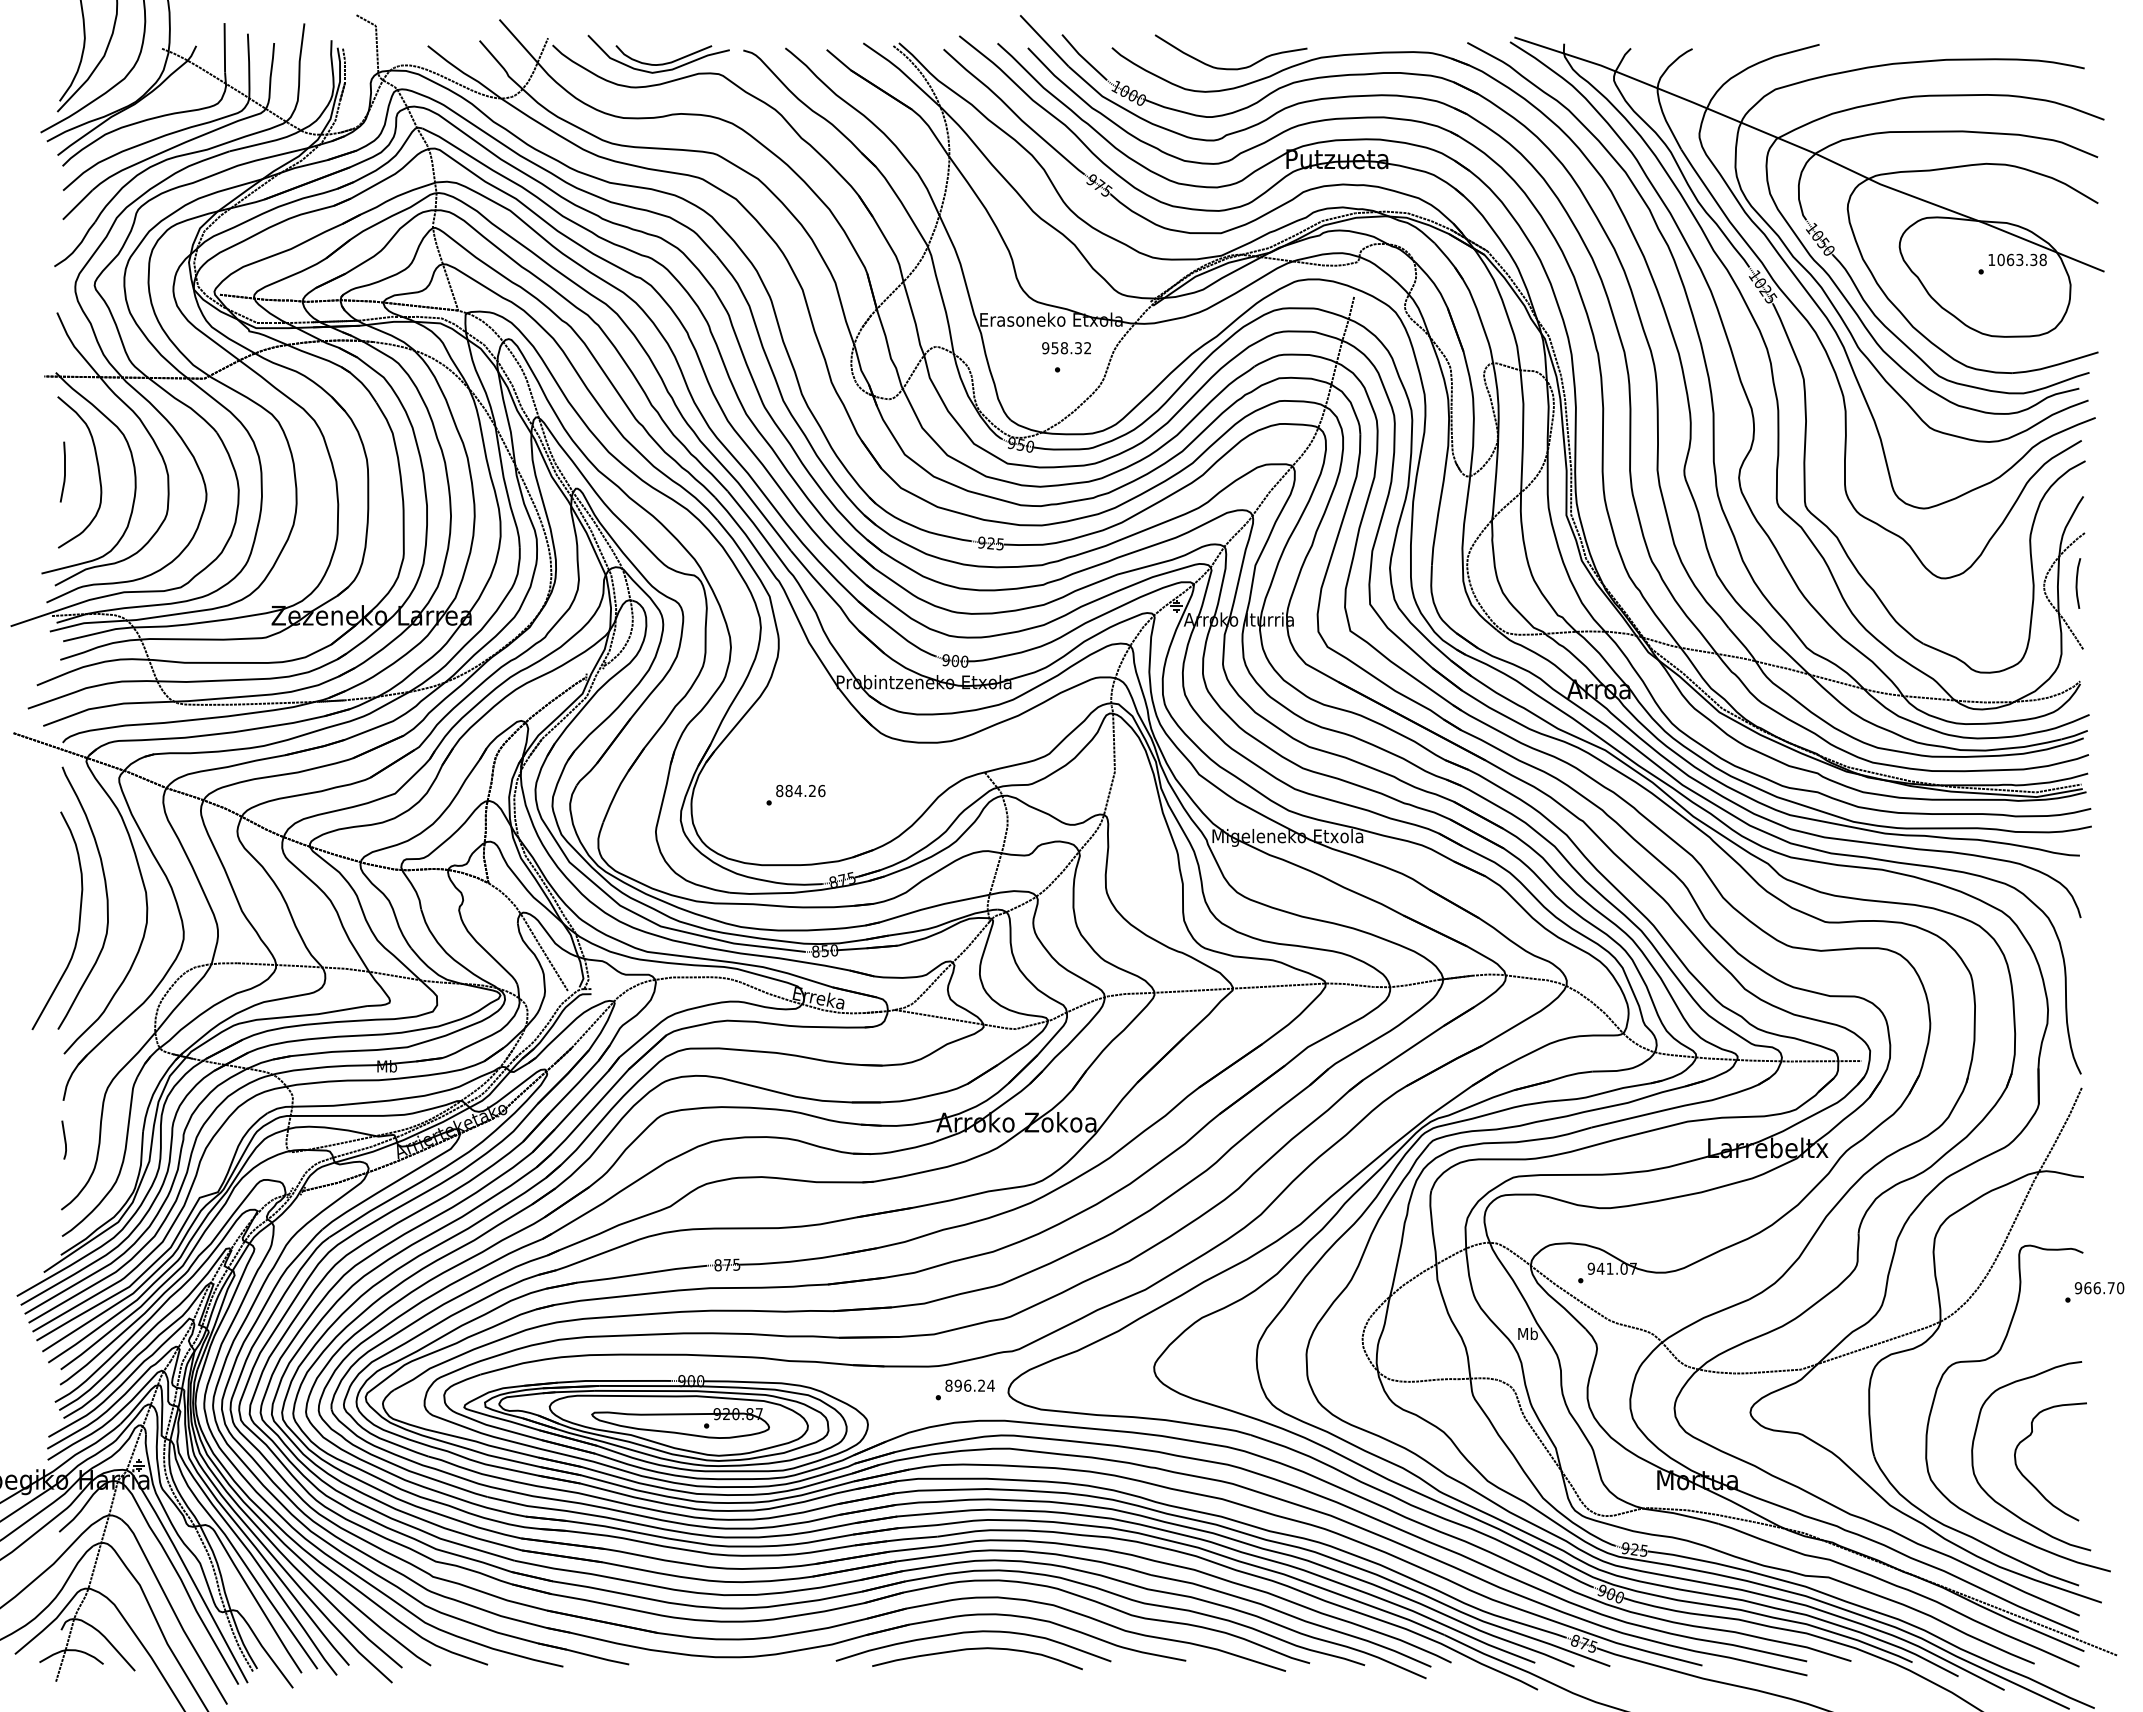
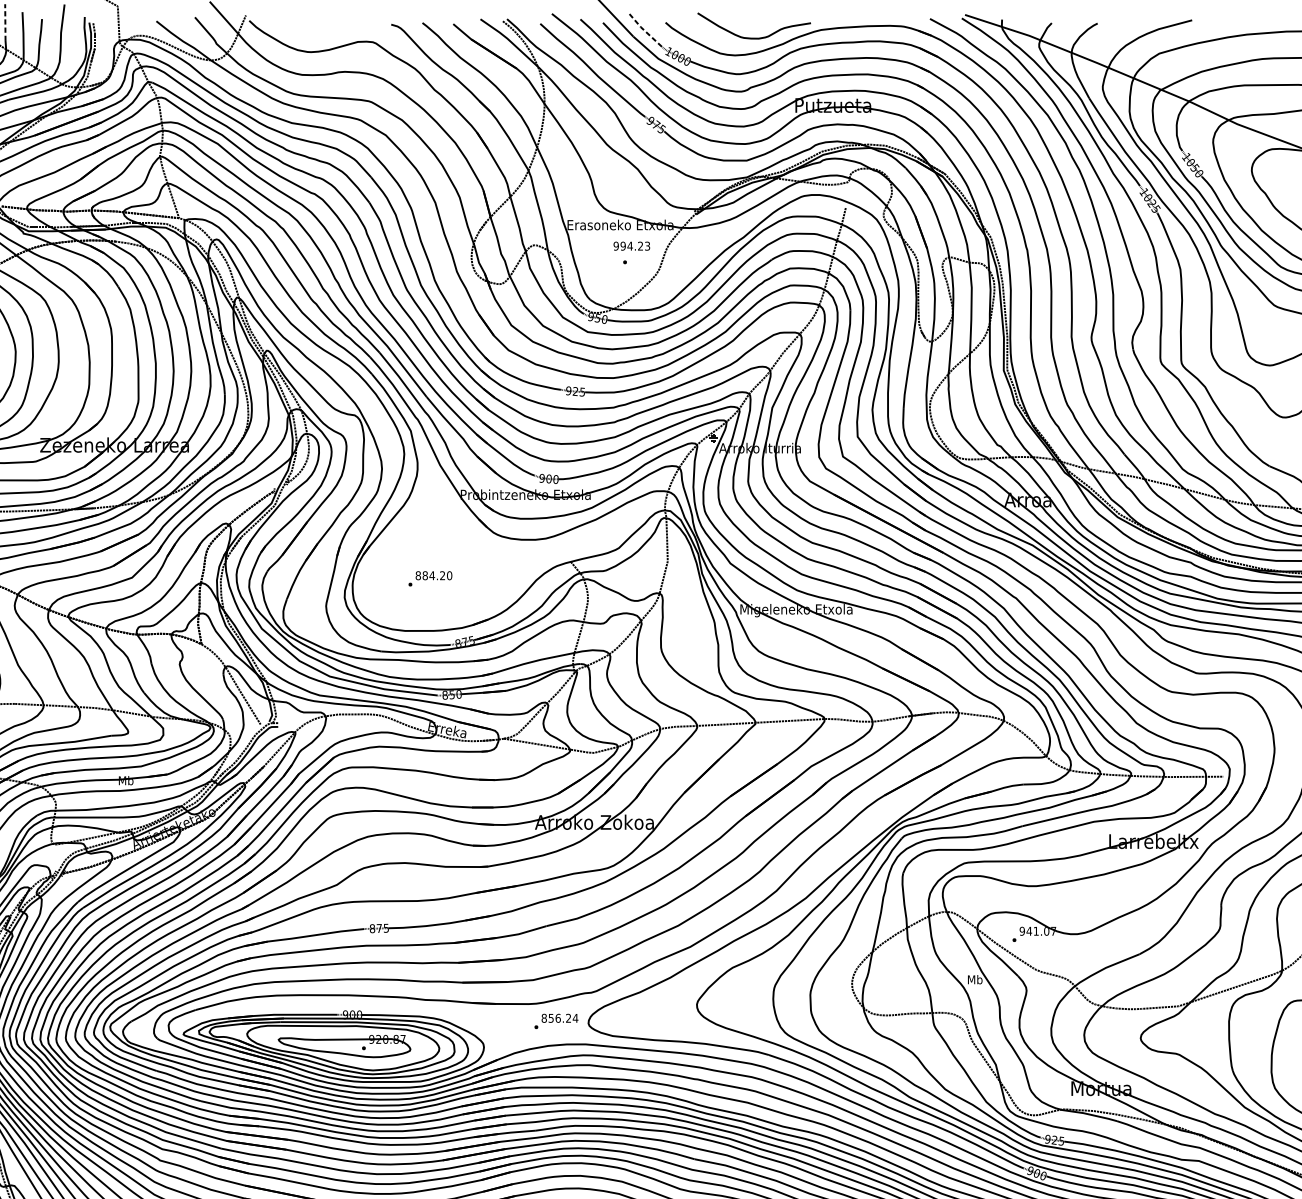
line: (224, 47) -> (5, 22), solid -> dashed
line: (1083, 58) -> (644, 30), solid -> dashed
part: (659, 63) -> (328, 34), removed
text: (1071, 348) -> (635, 246), 958.32 -> 994.23
text: (821, 790) -> (449, 575), 884.26 -> 884.20
text: (957, 1385) -> (550, 1018), 896.24 -> 856.24

